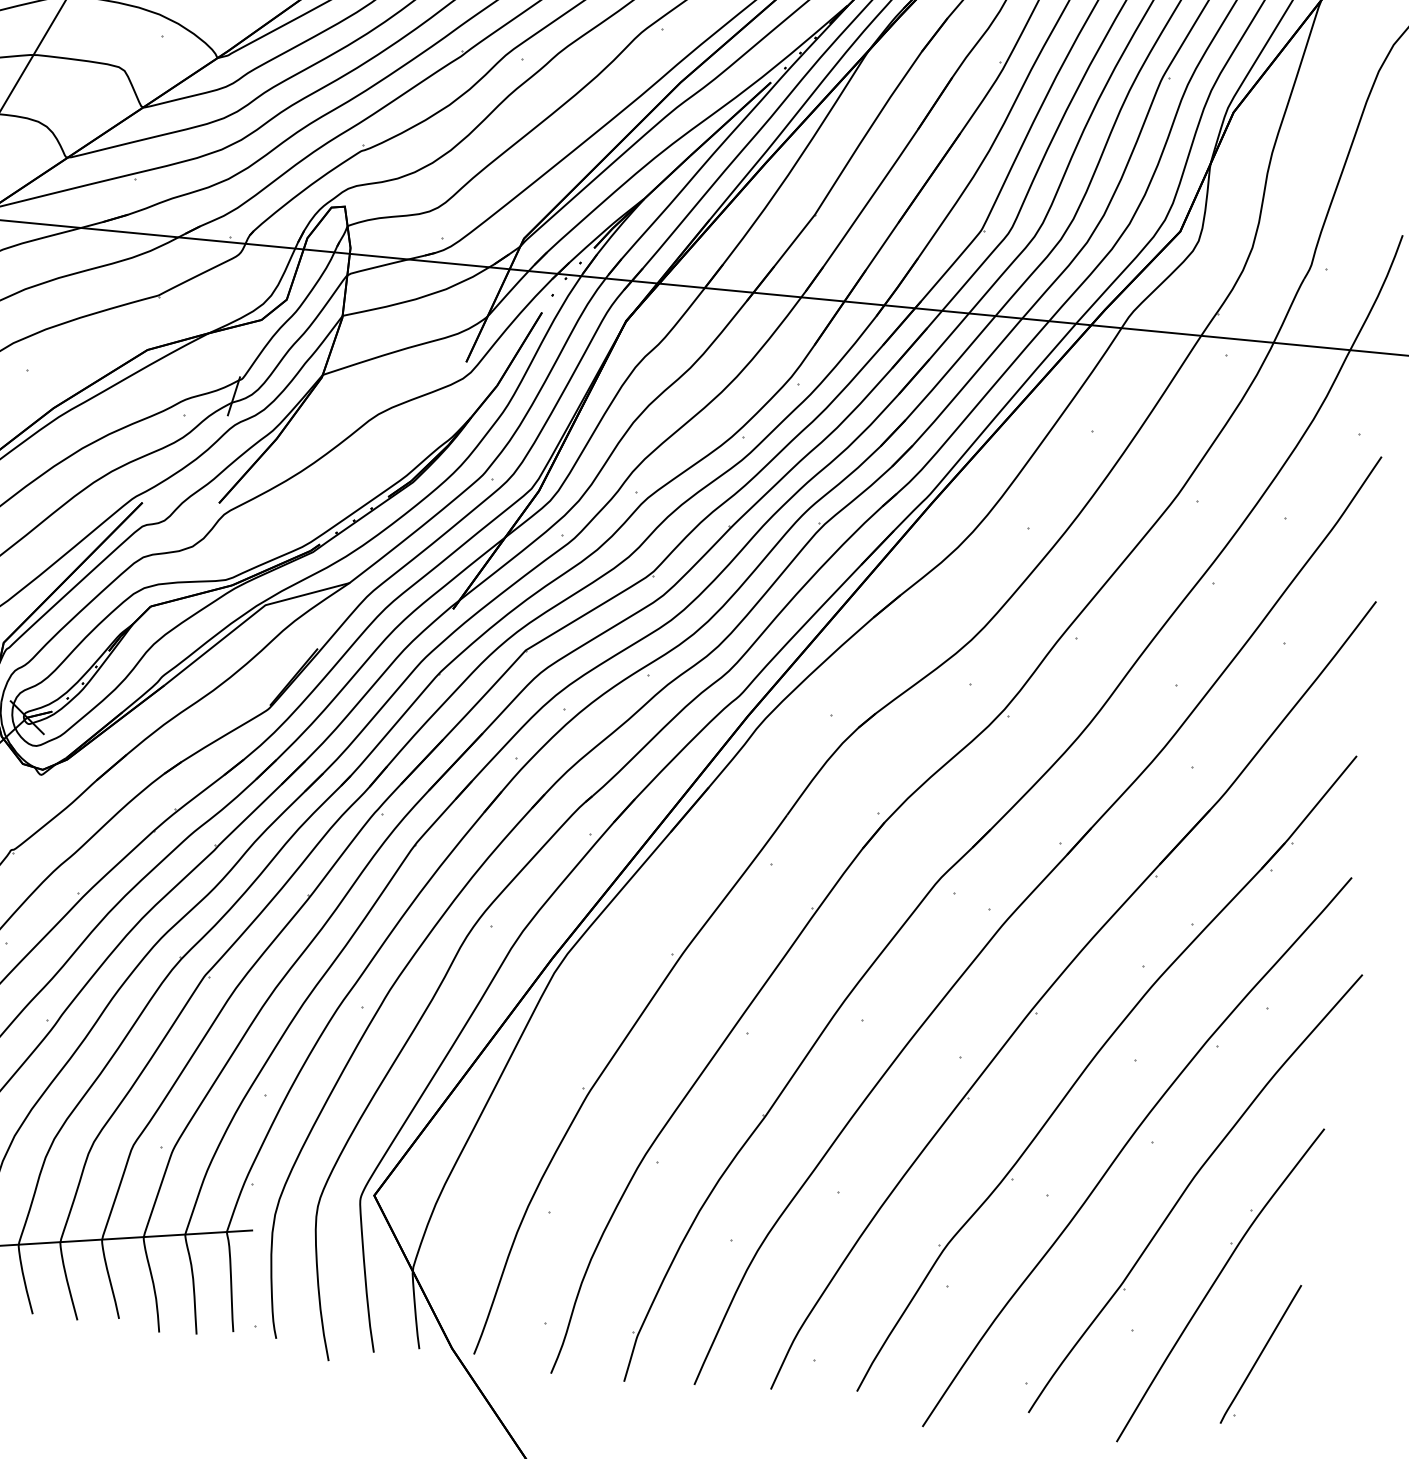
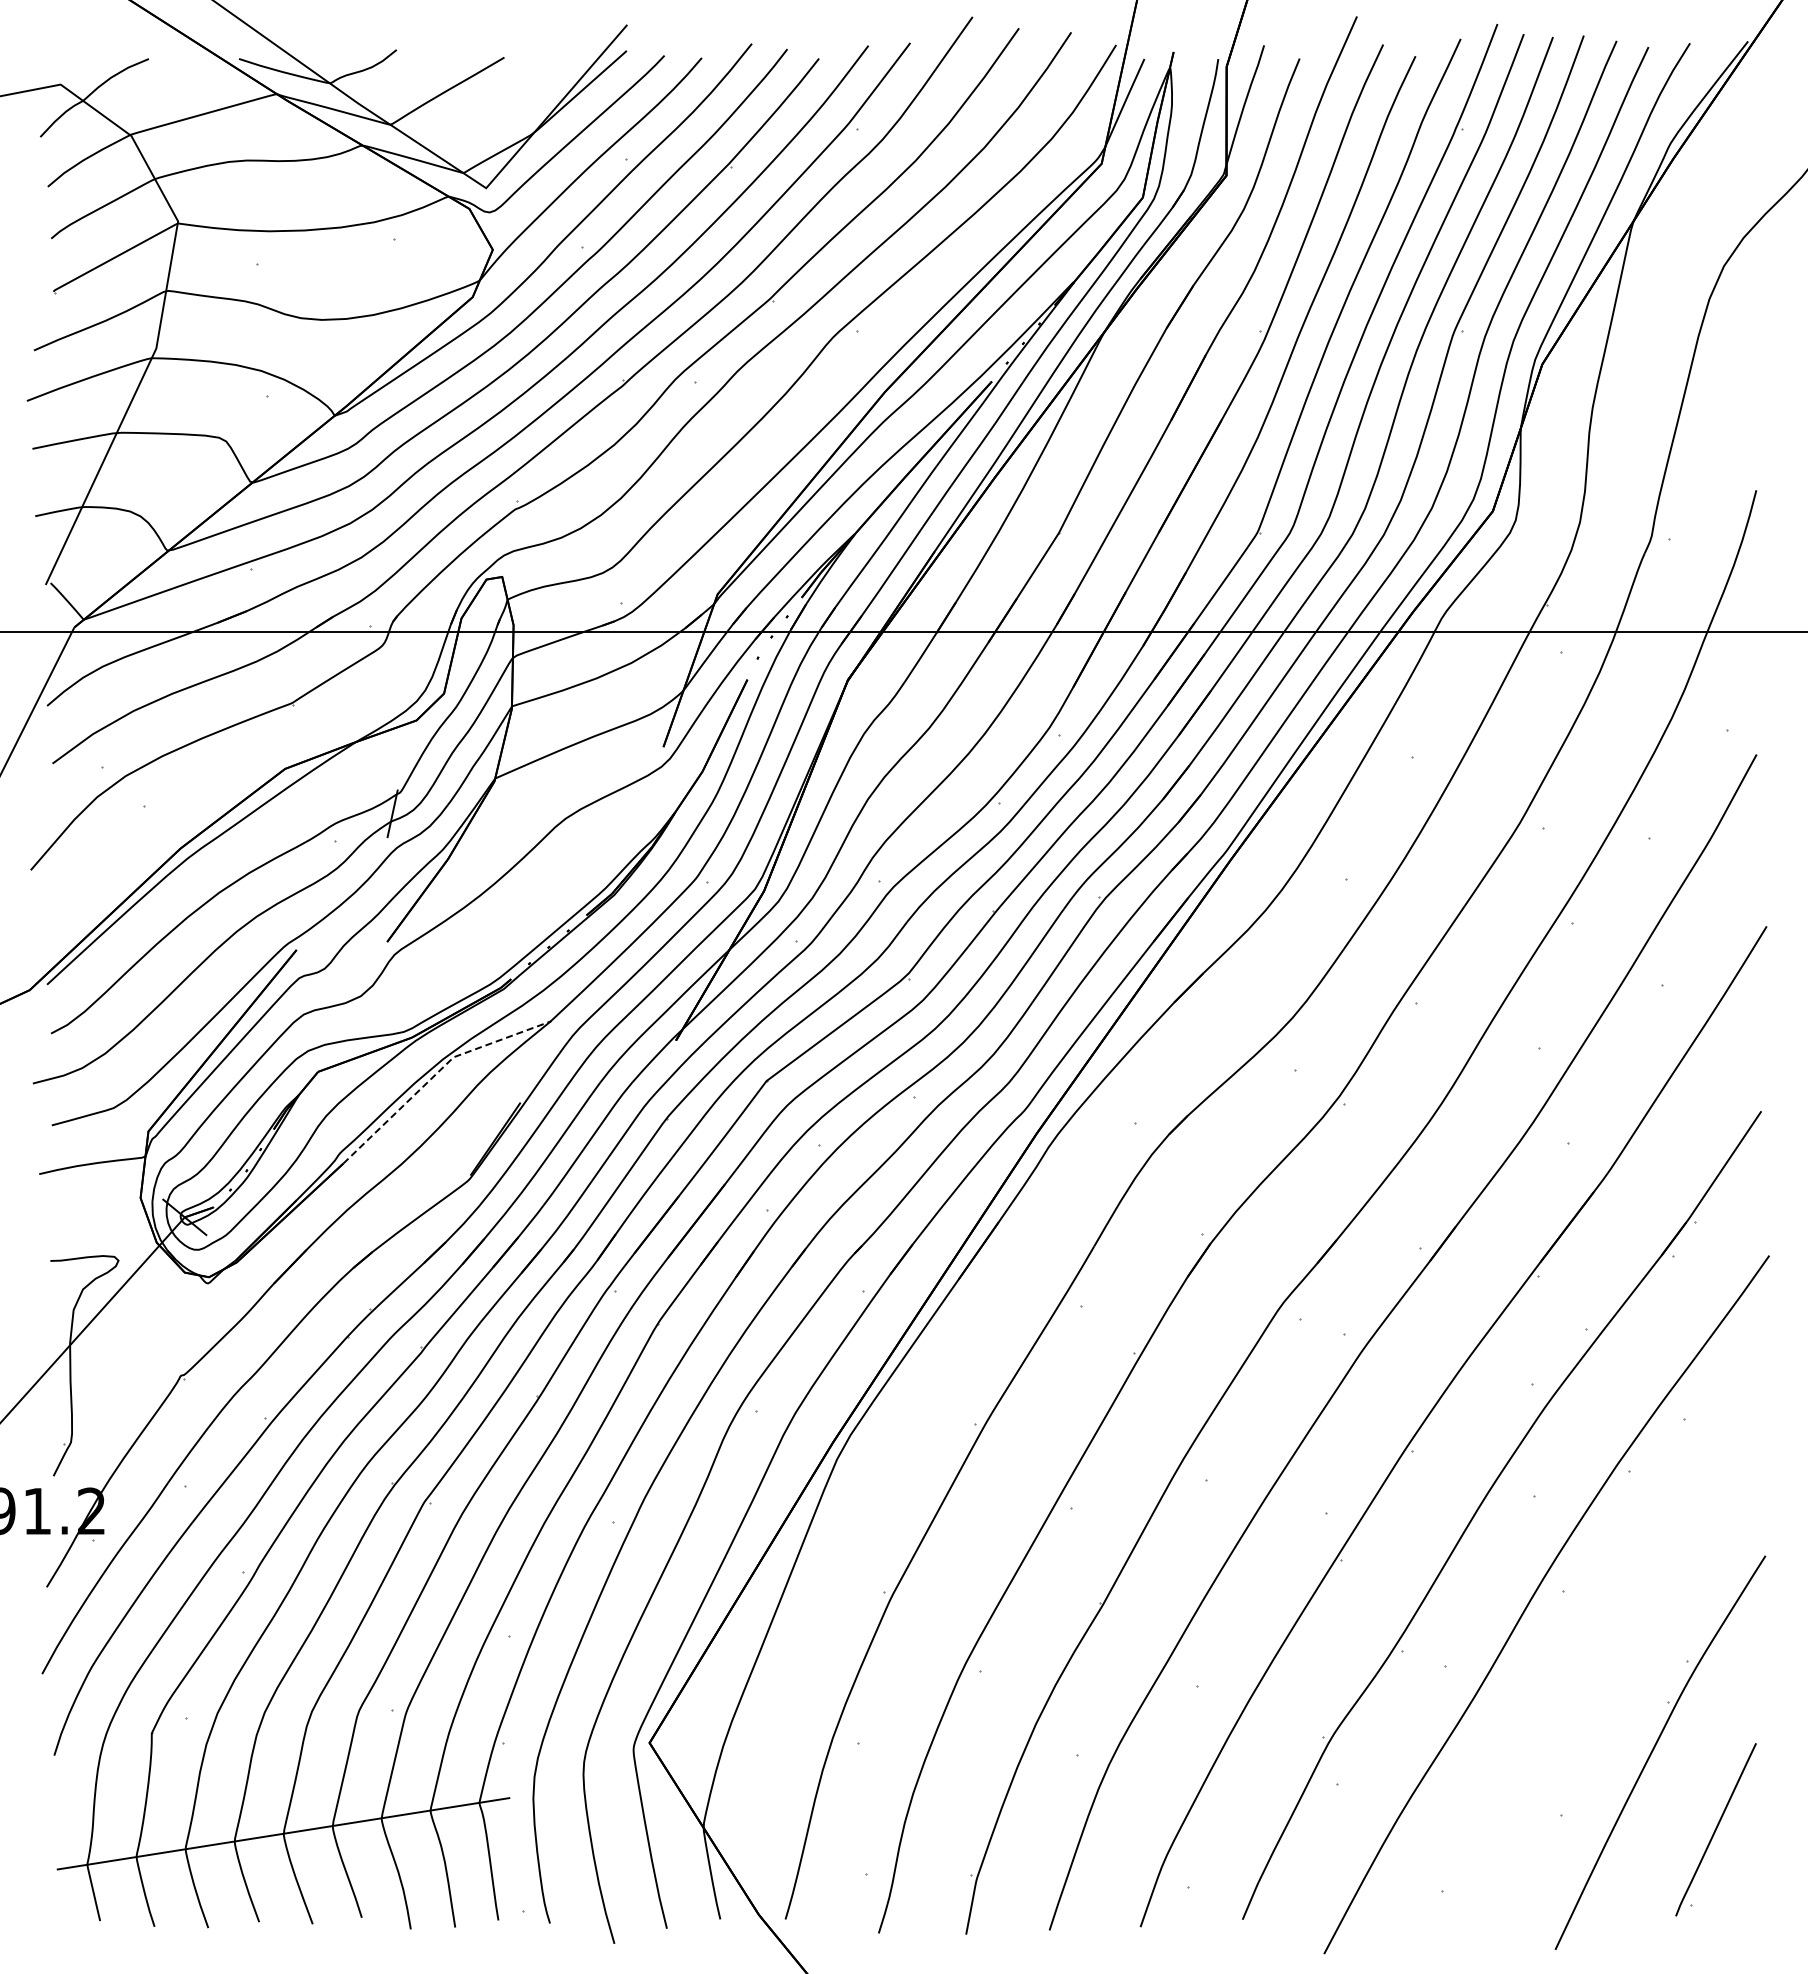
line: (249, 617) -> (436, 1073), solid -> dashed
part: (1187, 1188) -> (1610, 1641), removed

